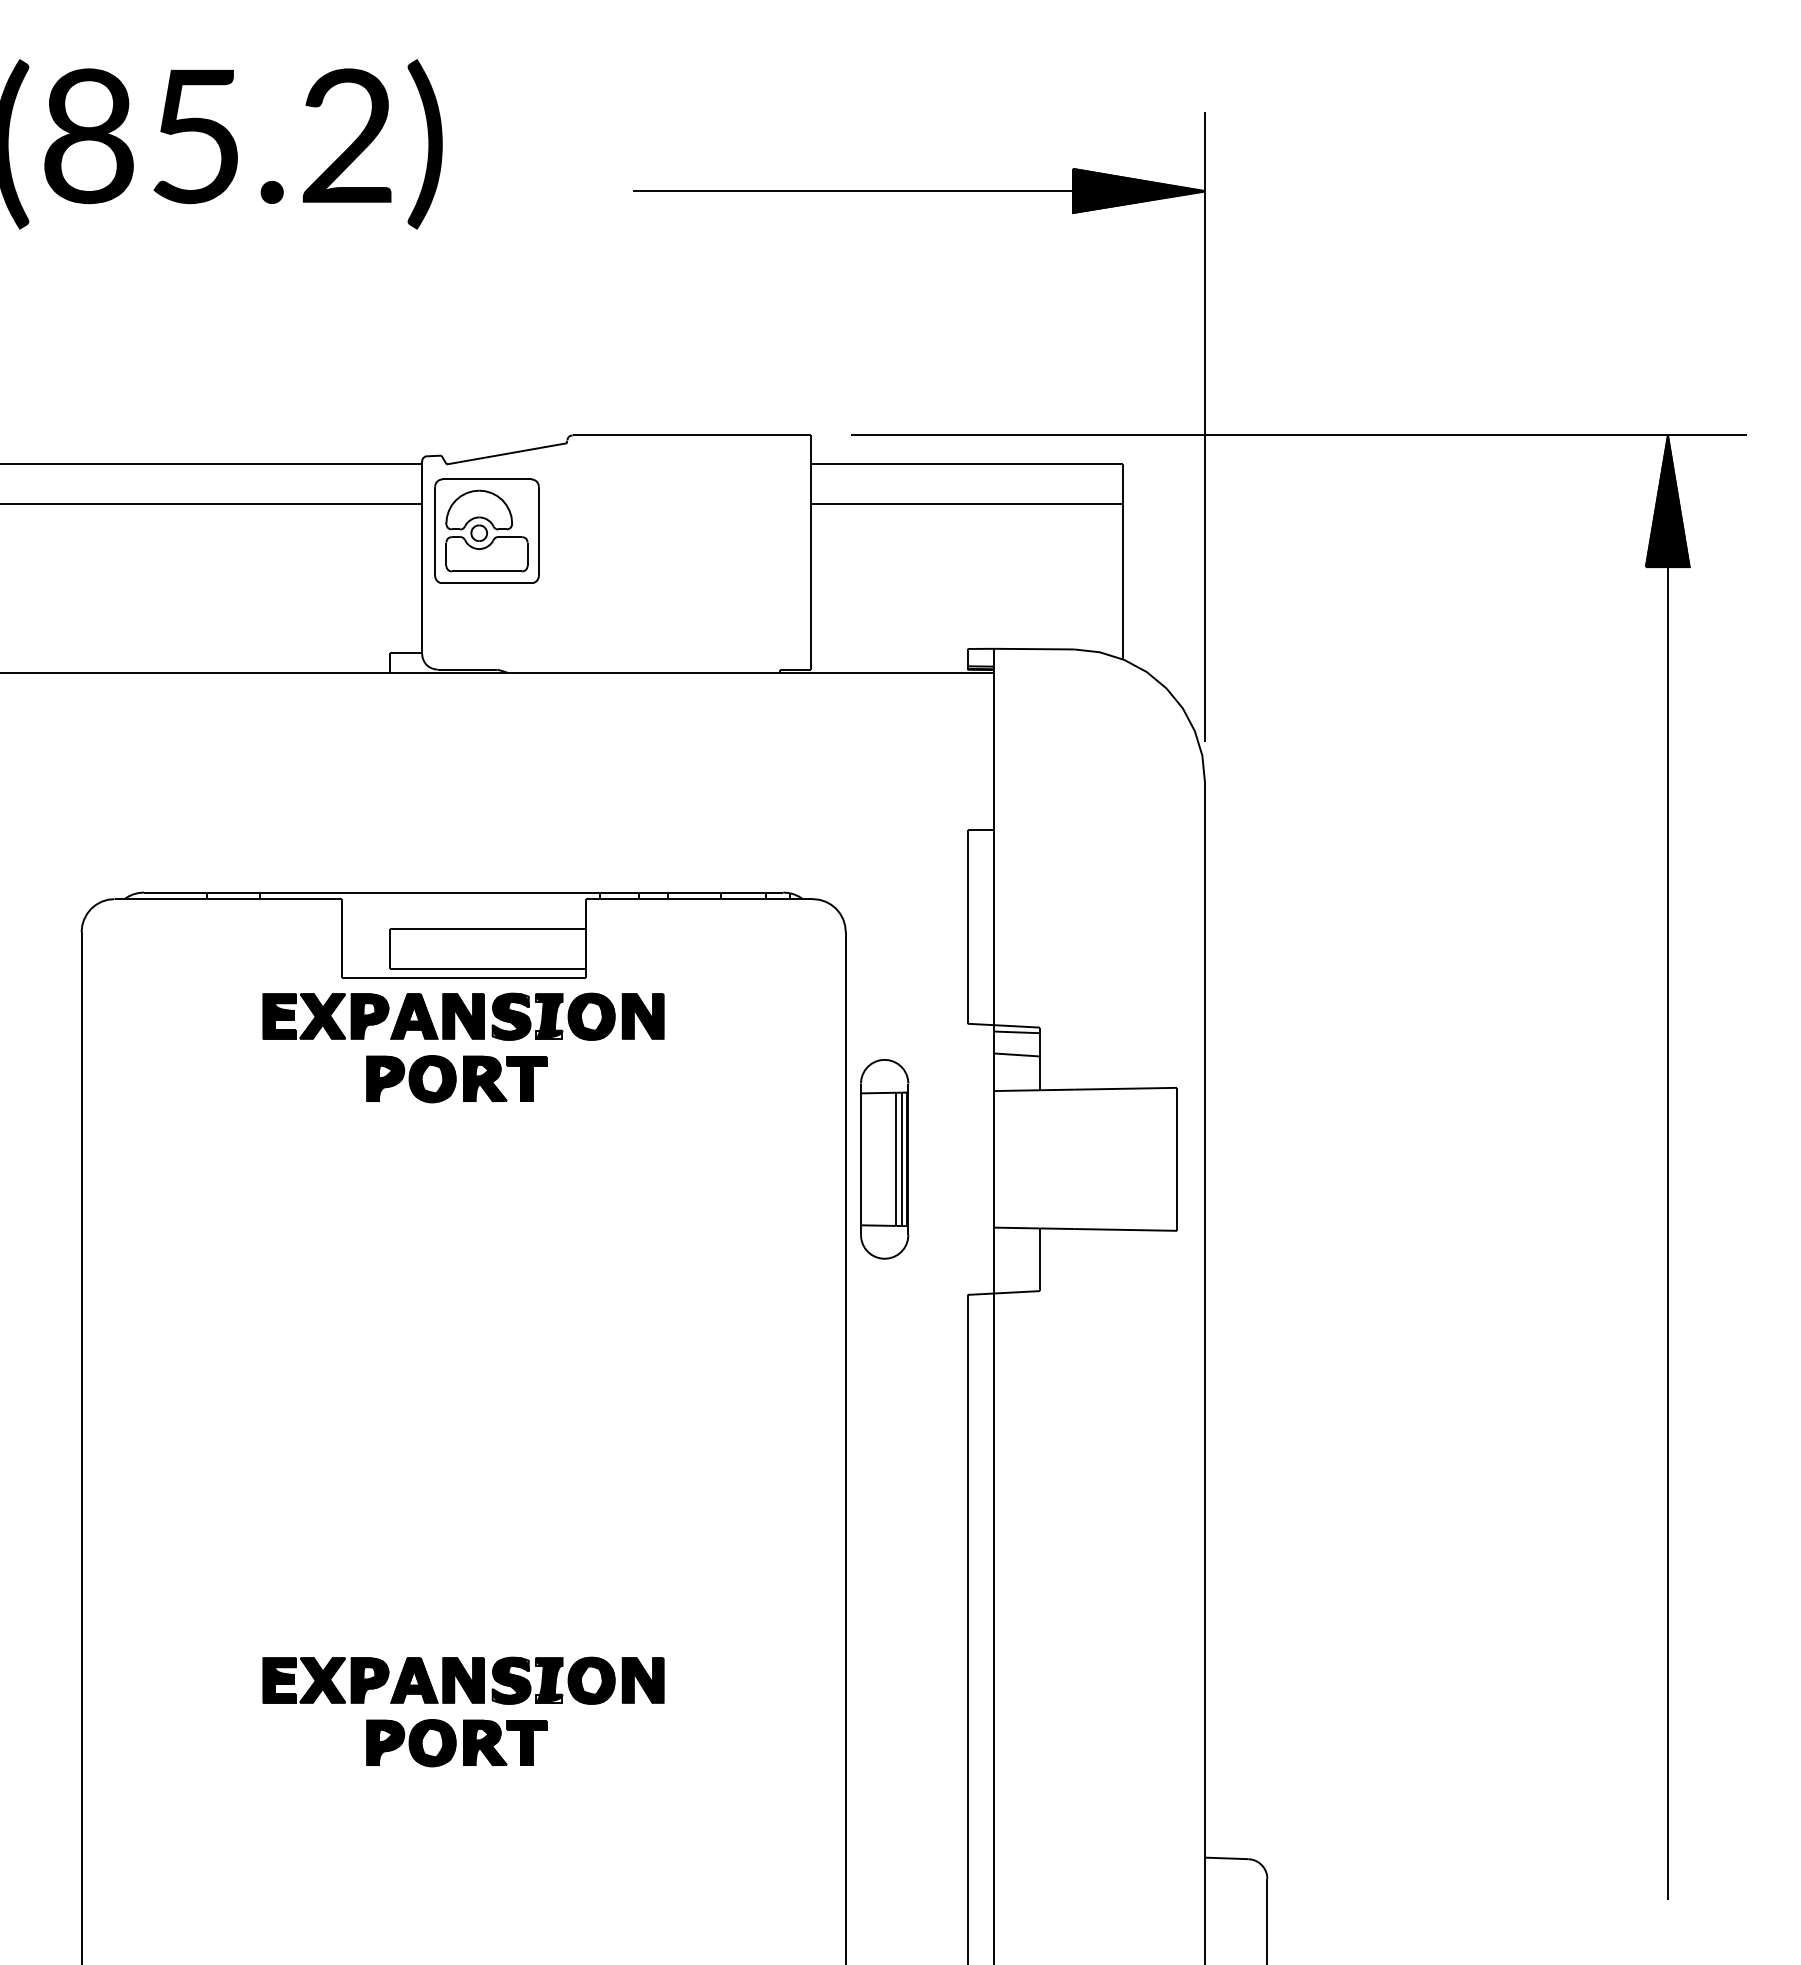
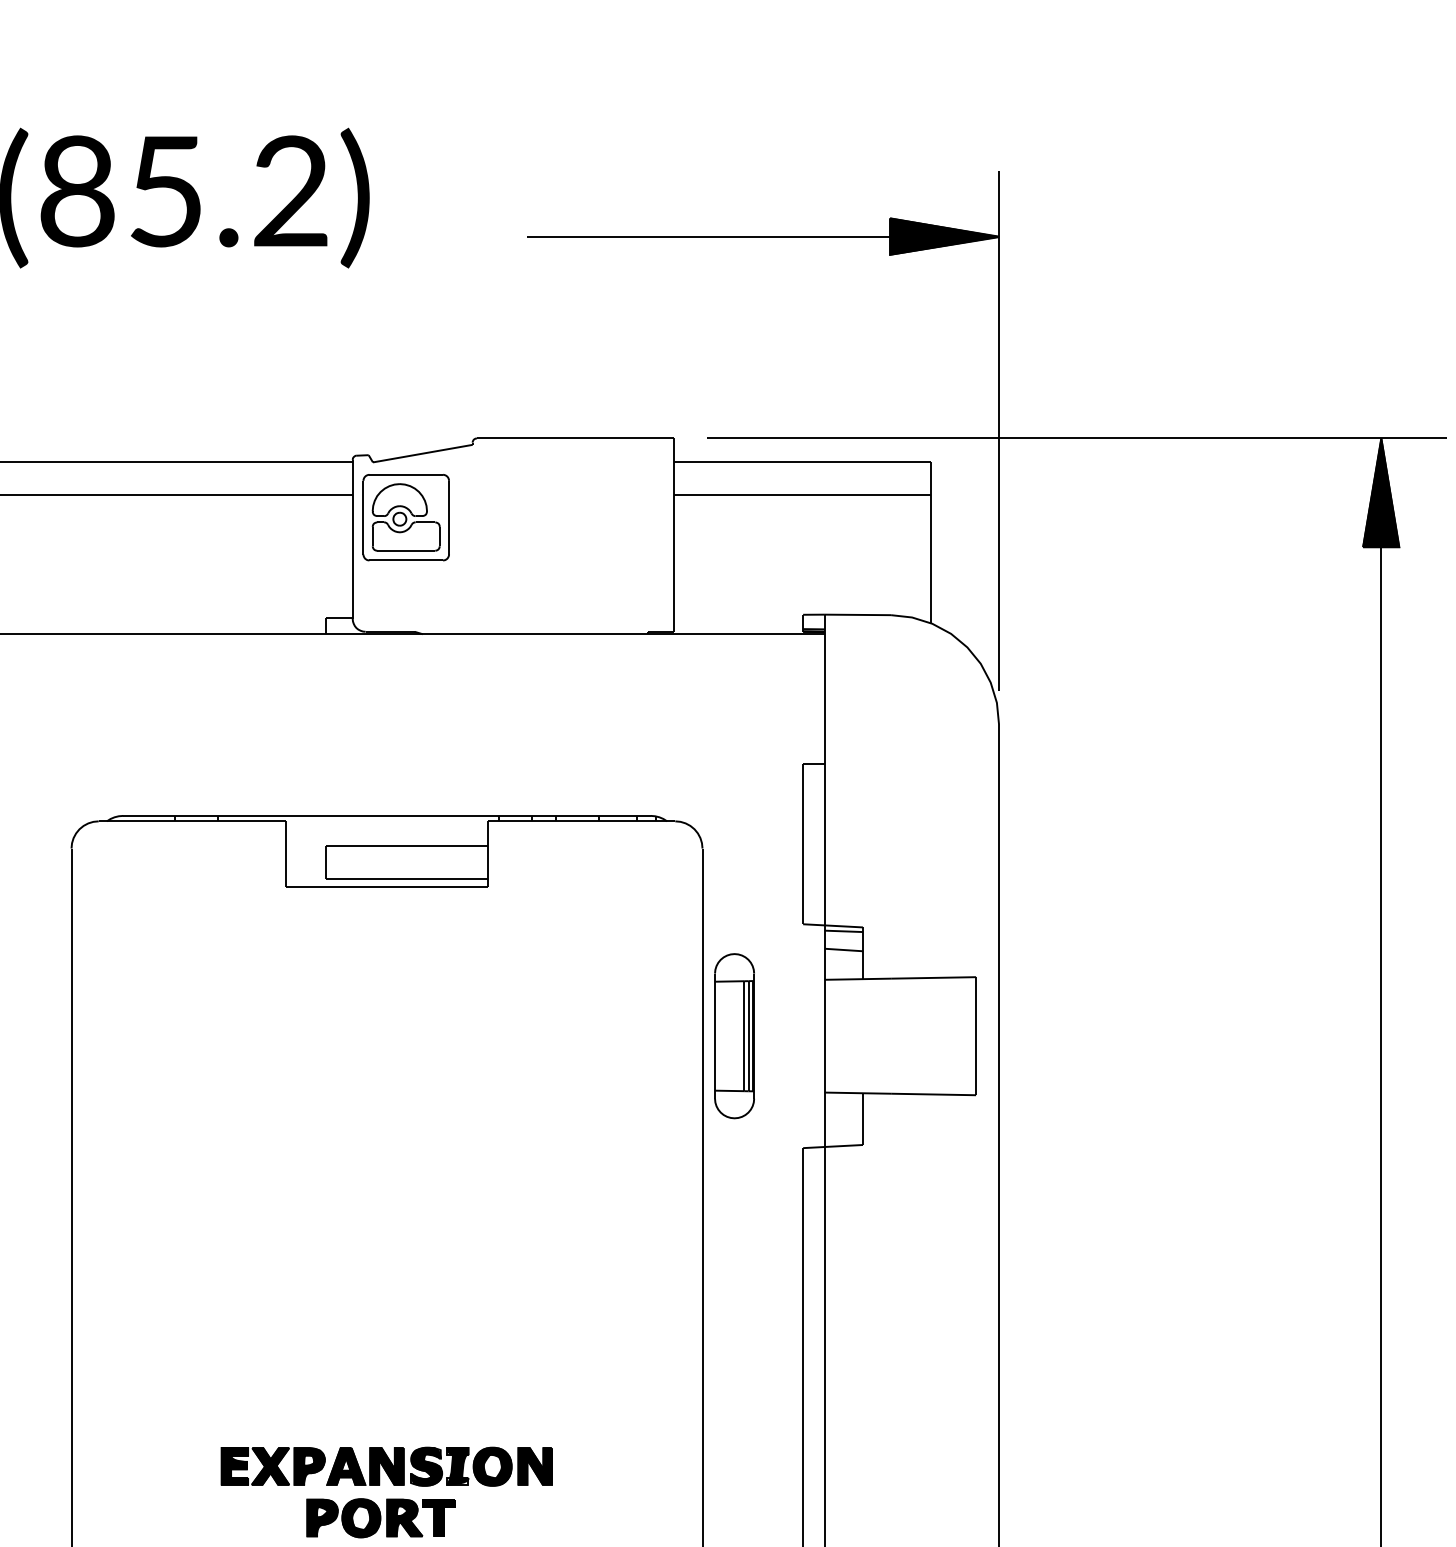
part: (463, 1055) -> (386, 950), removed

